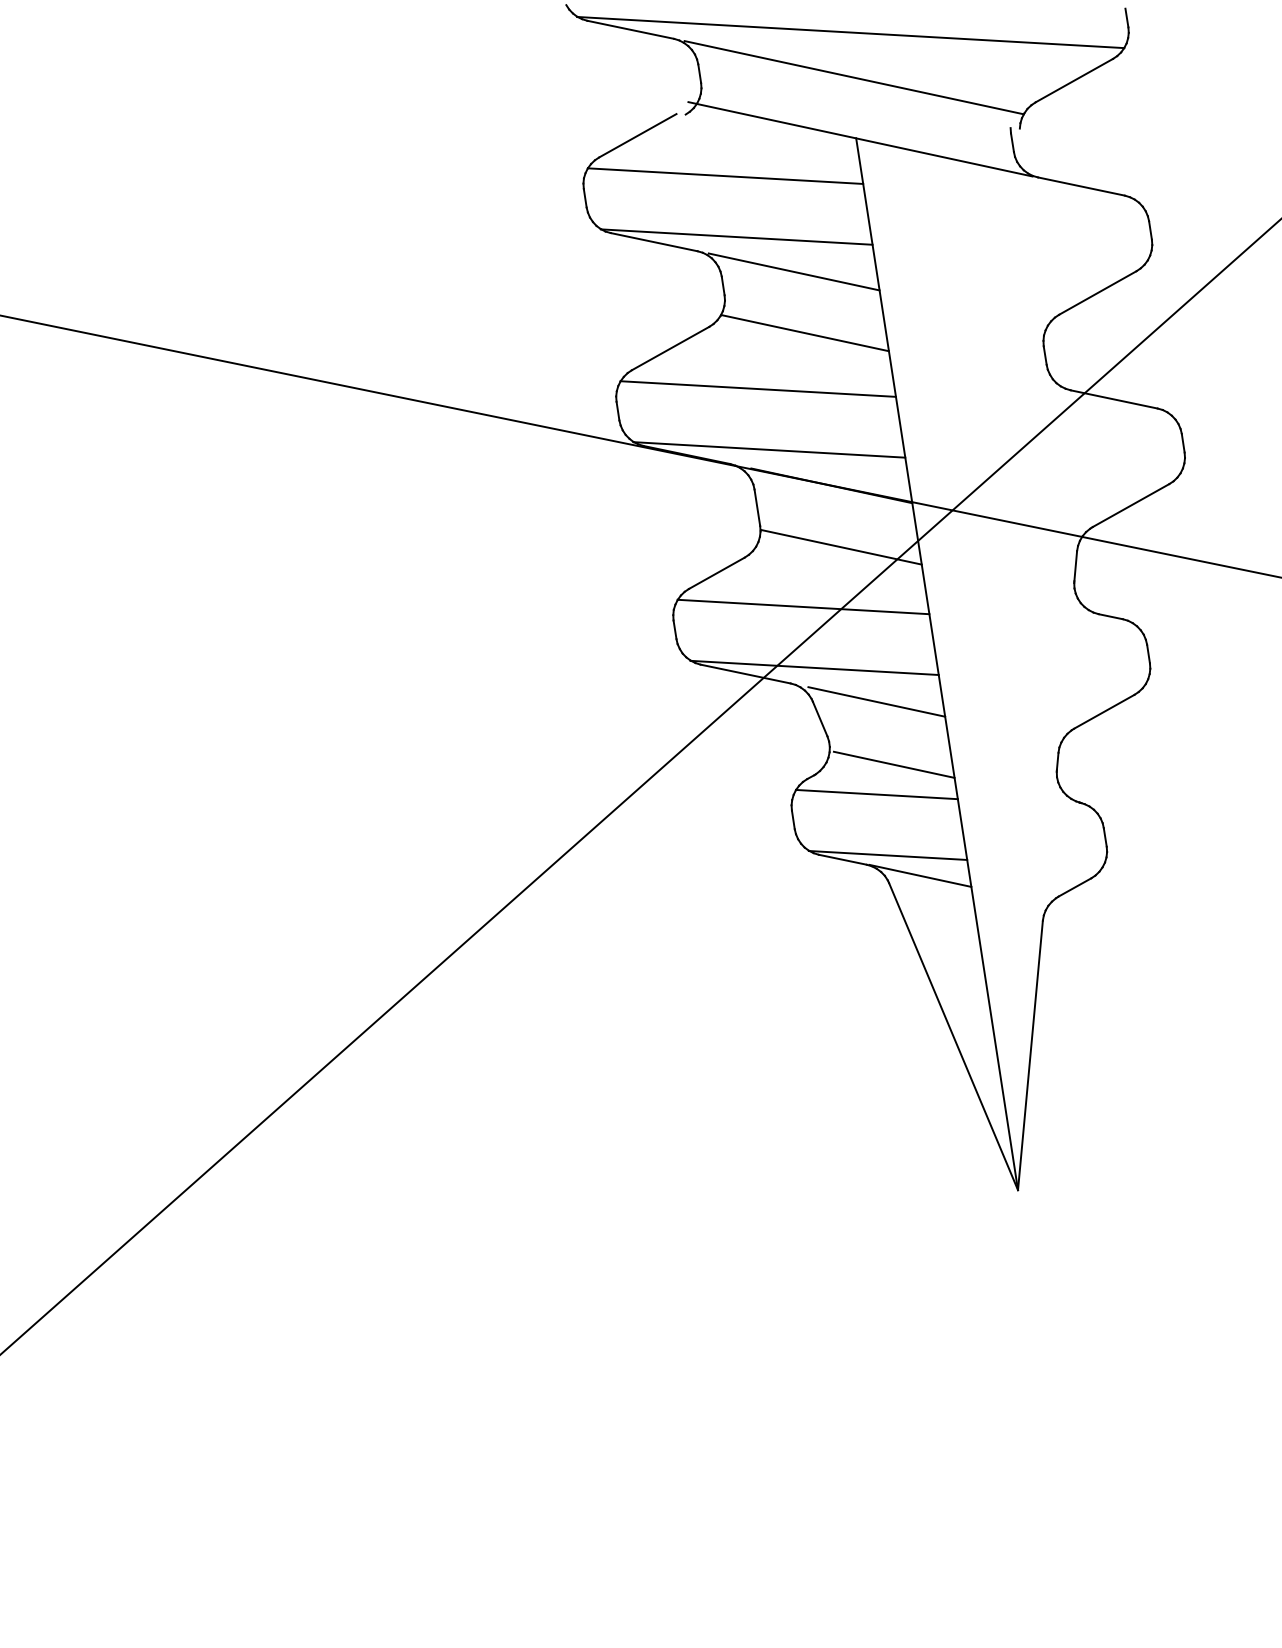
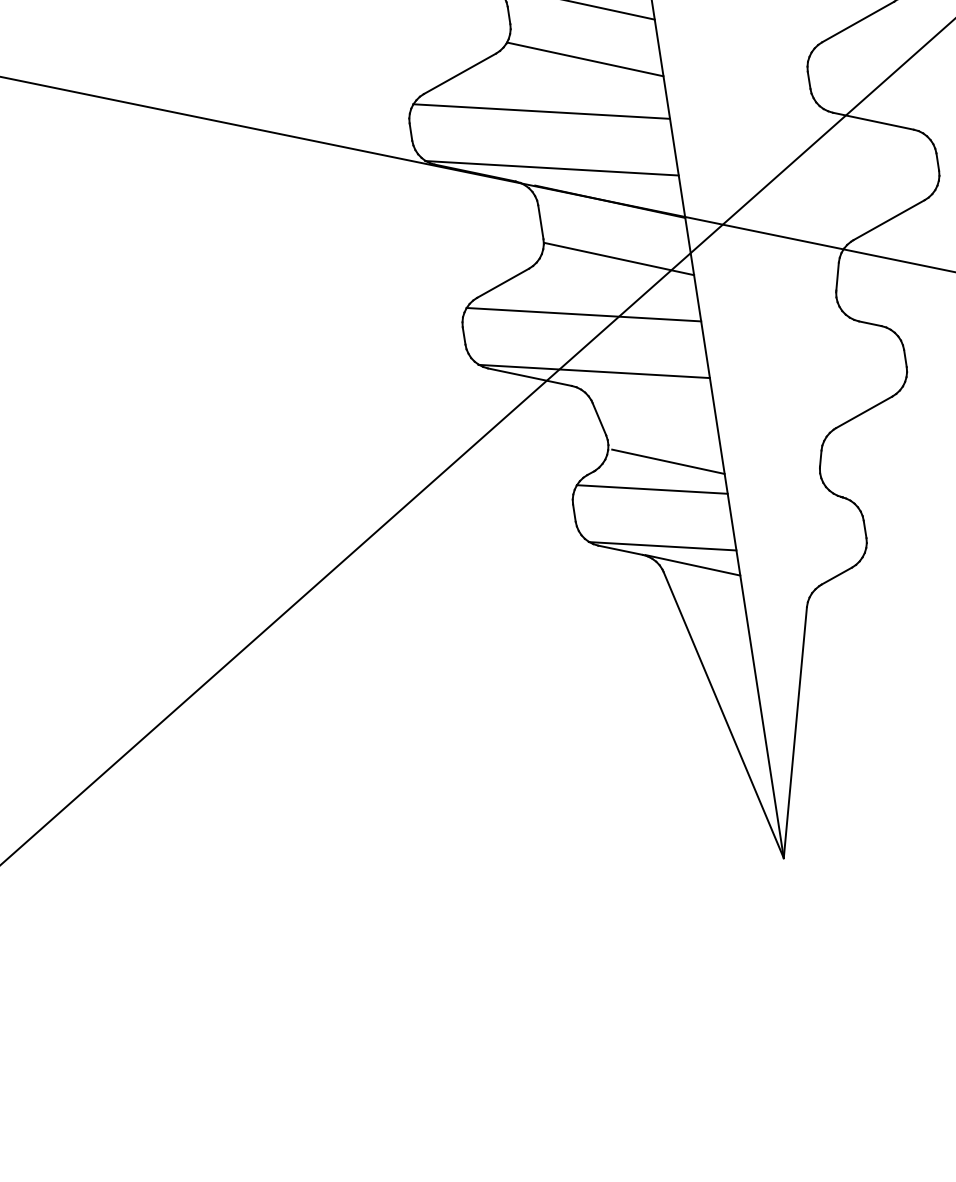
line: (876, 701) -> (651, 402), removed

